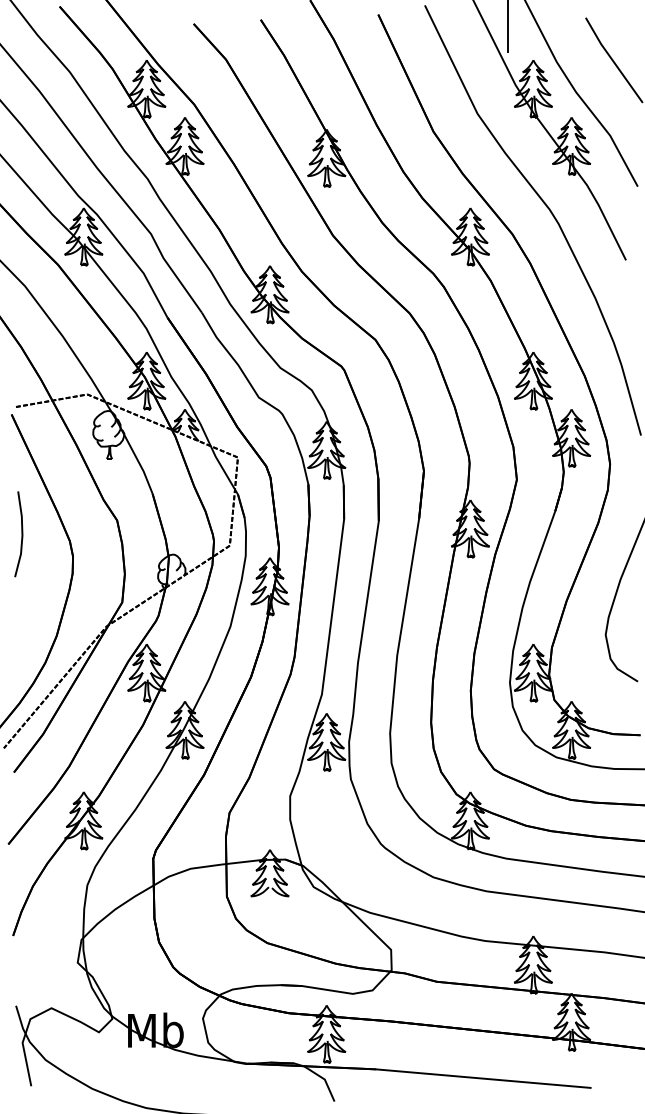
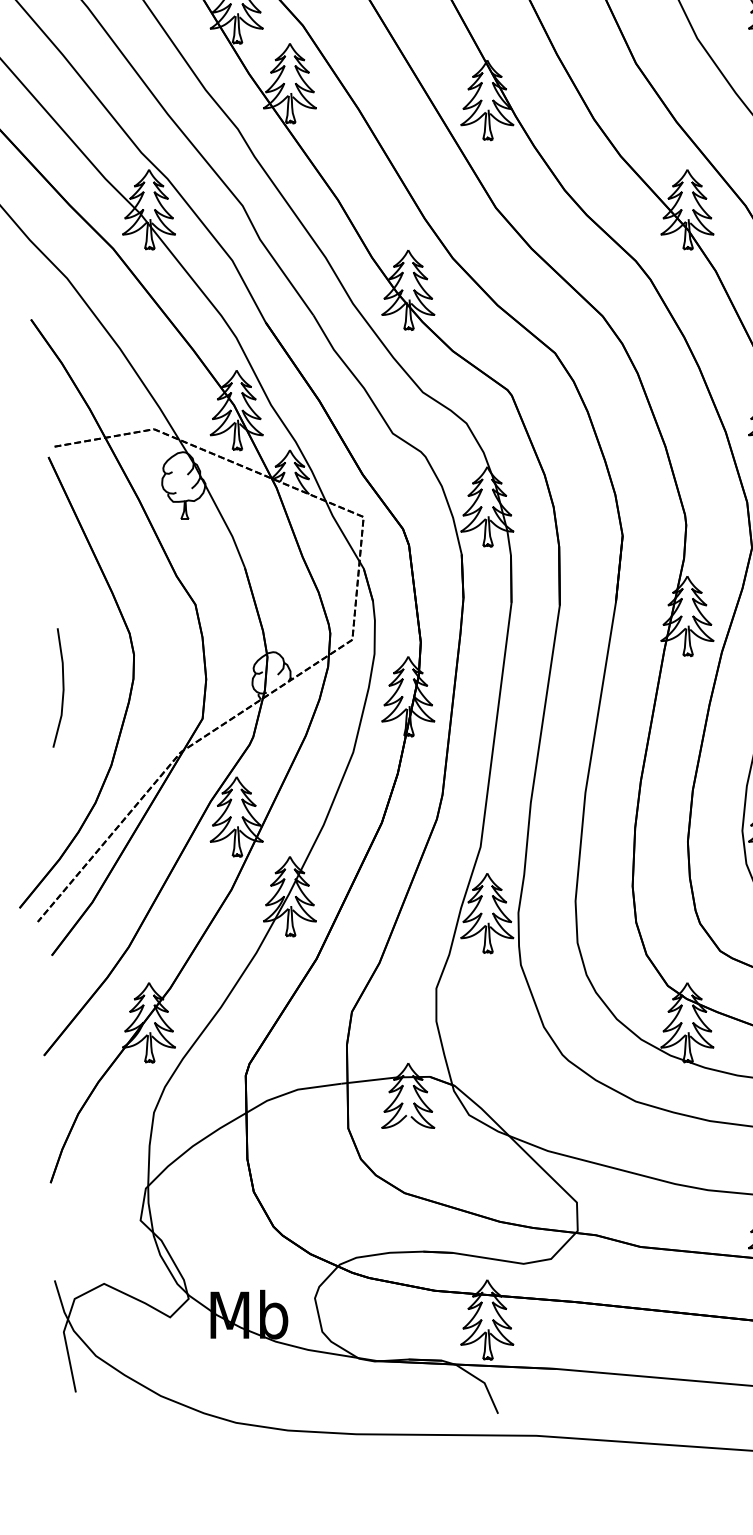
line: (21, 534) -> (62, 688), moved

